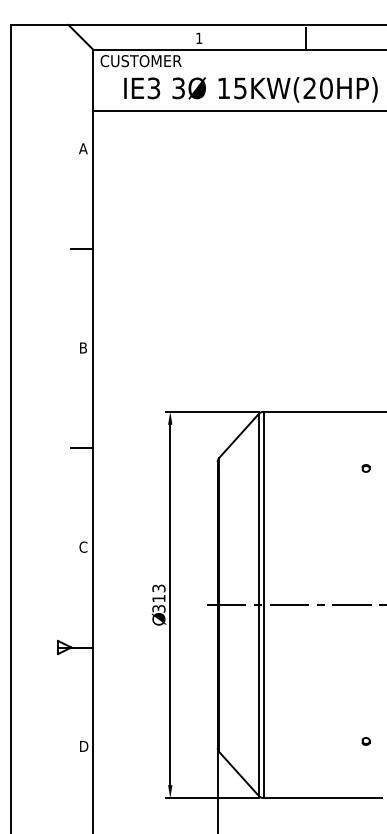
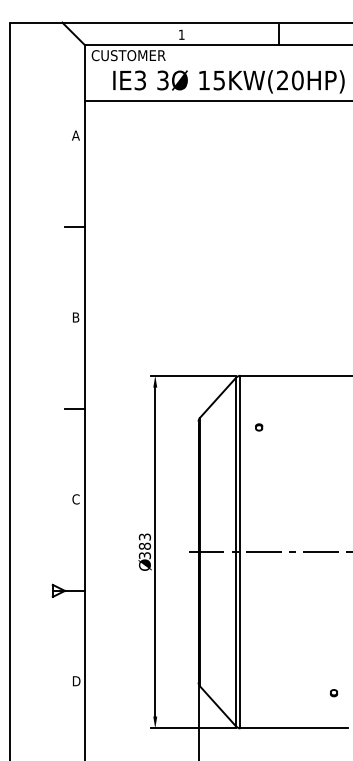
part: (365, 468) -> (258, 427), moved
text: (158, 598) -> (144, 546), 313 -> 383
part: (365, 741) -> (333, 693), moved

